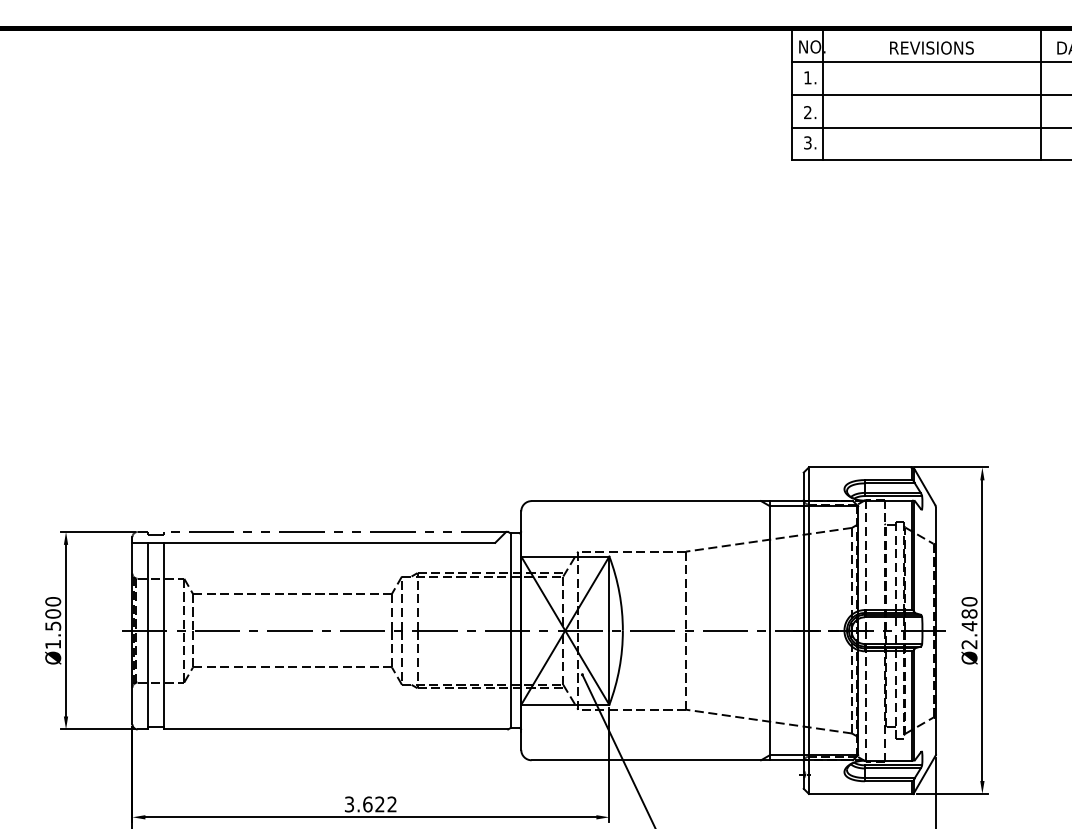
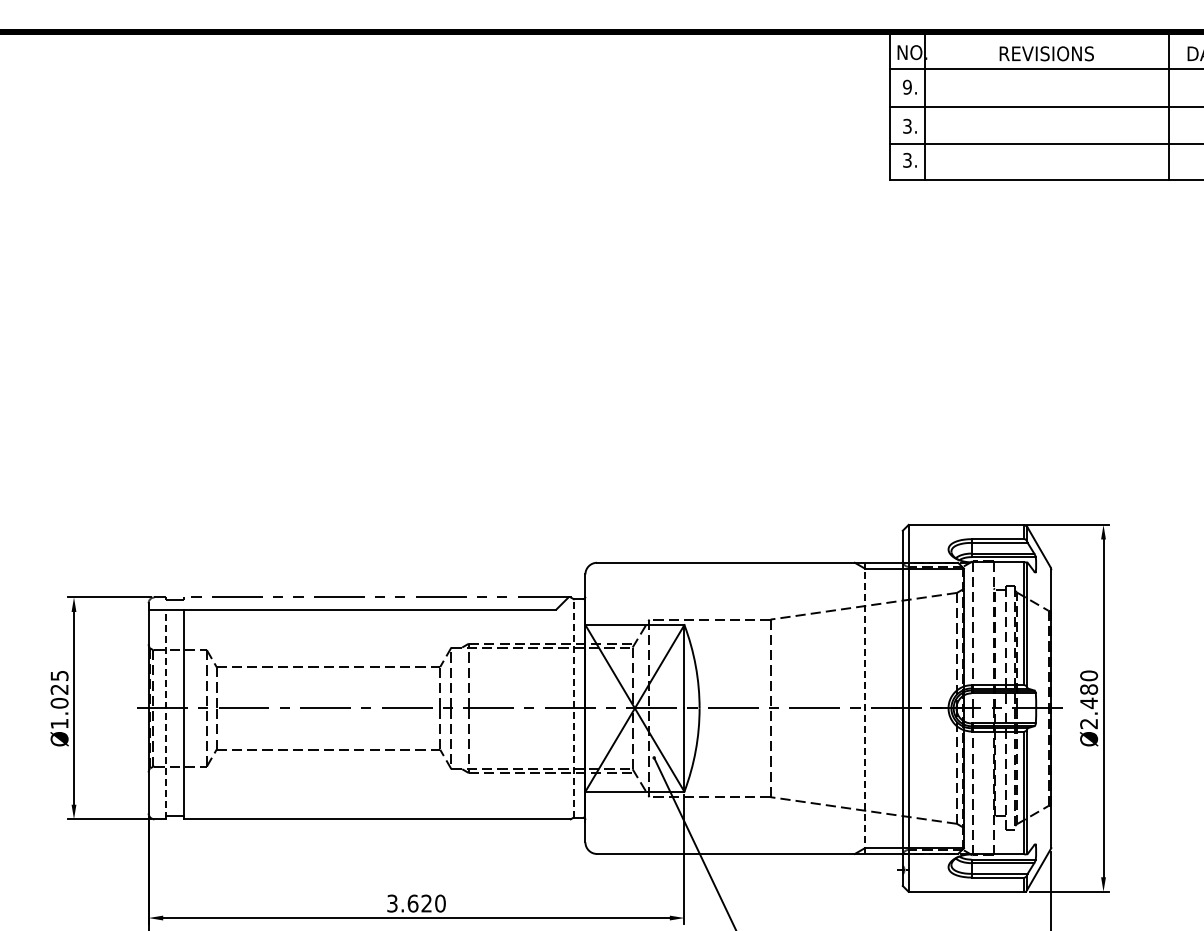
text: (807, 77) -> (907, 86), 1. -> 9.
text: (807, 112) -> (907, 126), 2. -> 3.
text: (53, 613) -> (59, 689), Ø1.500 -> Ø1.025
line: (510, 629) -> (573, 707), solid -> dashed
line: (769, 630) -> (864, 708), solid -> dashed
line: (148, 636) -> (166, 714), solid -> dashed
text: (392, 804) -> (440, 903), 3.622 -> 3.620

